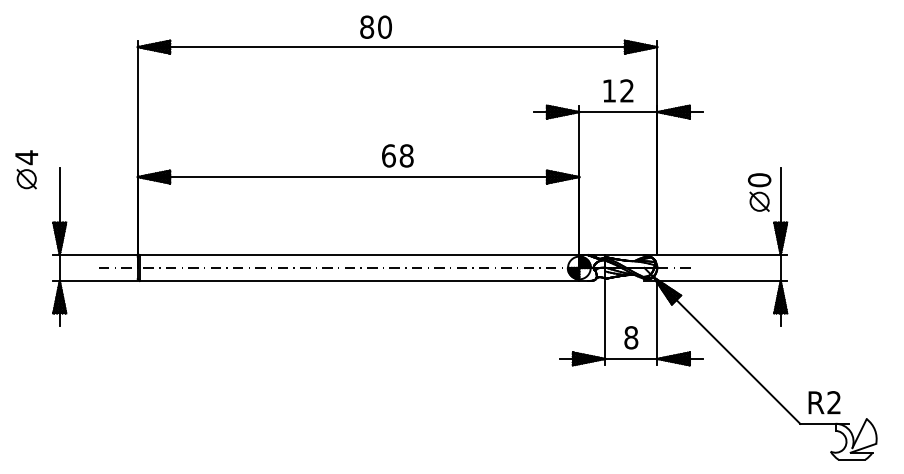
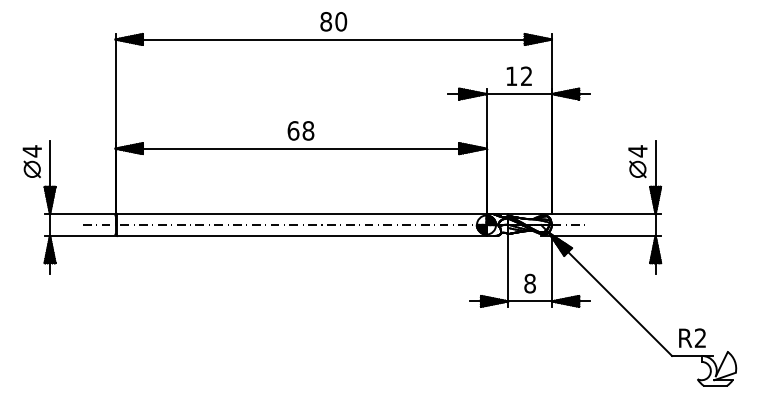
text: (375, 26) -> (333, 21), moved
text: (397, 155) -> (300, 130), moved
part: (25, 169) -> (31, 161), moved
text: (759, 180) -> (637, 151), 0 -> 4

